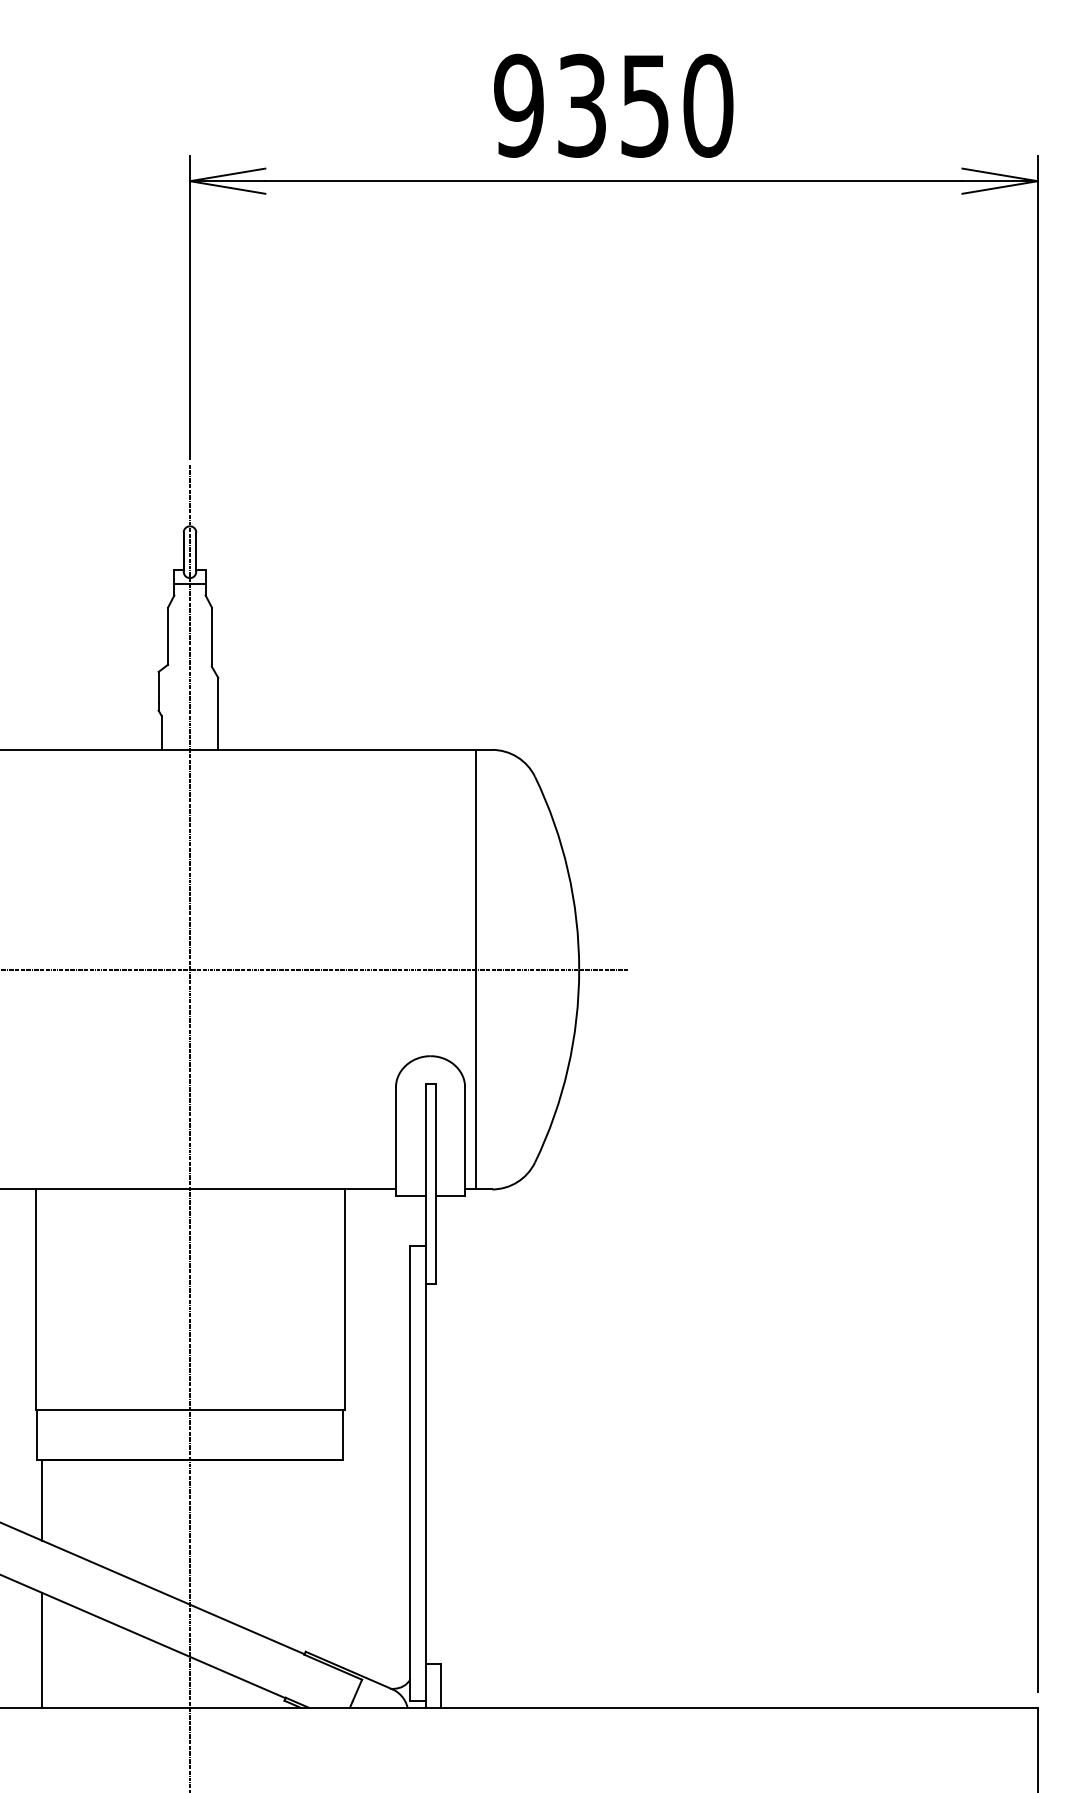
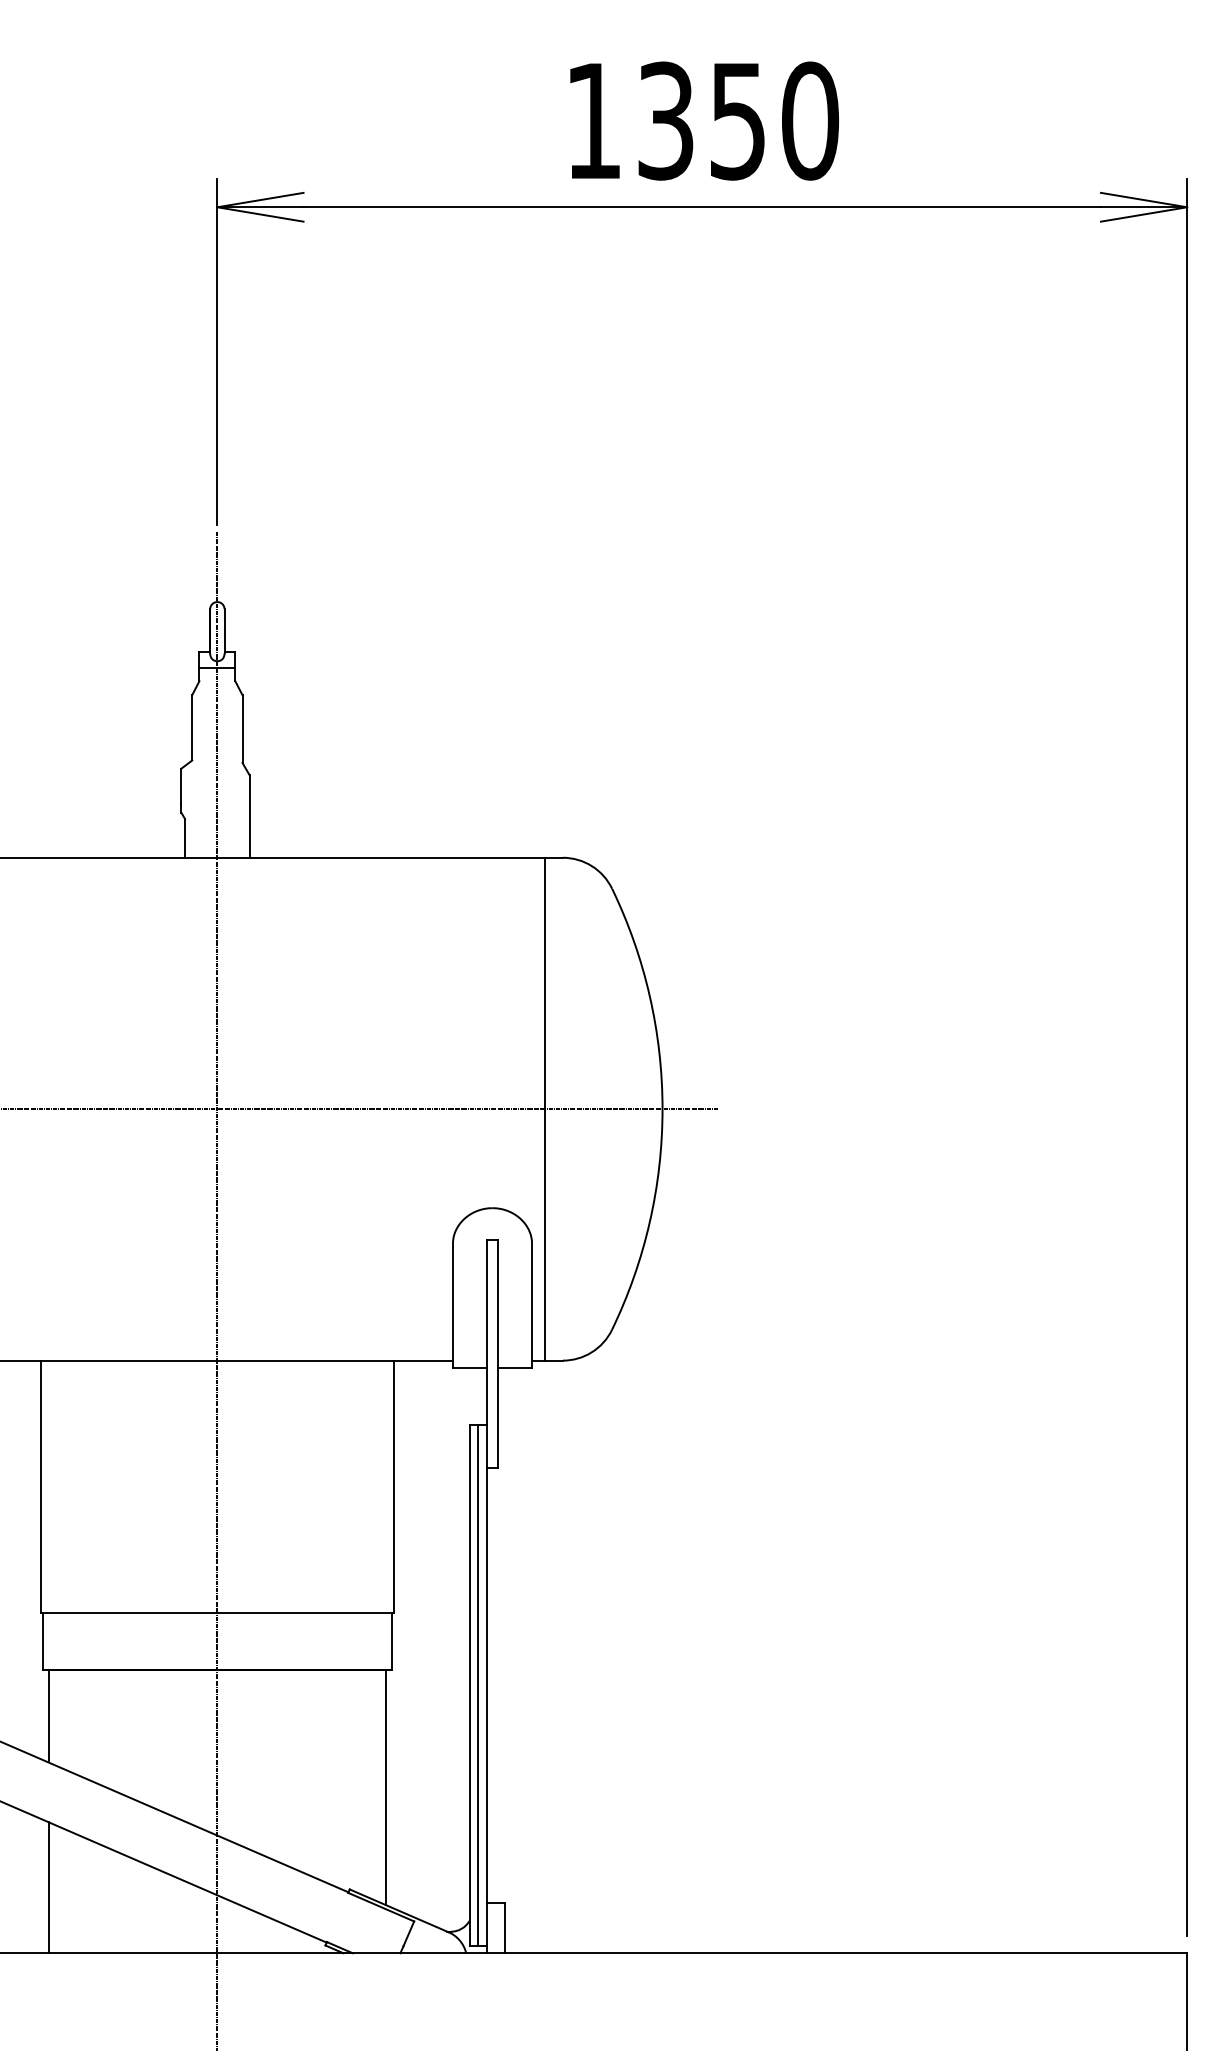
text: (518, 105) -> (593, 120), 9350 -> 1350
line: (418, 1473) -> (478, 1685), added
line: (337, 1562) -> (386, 1787), added

